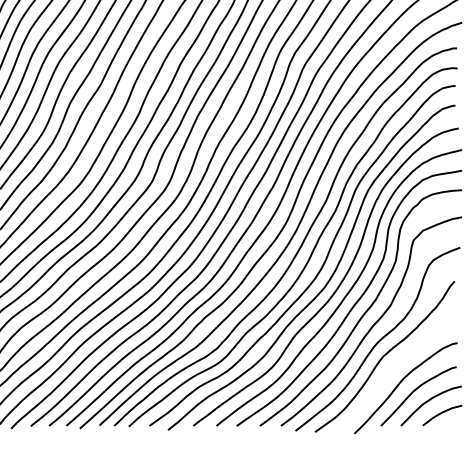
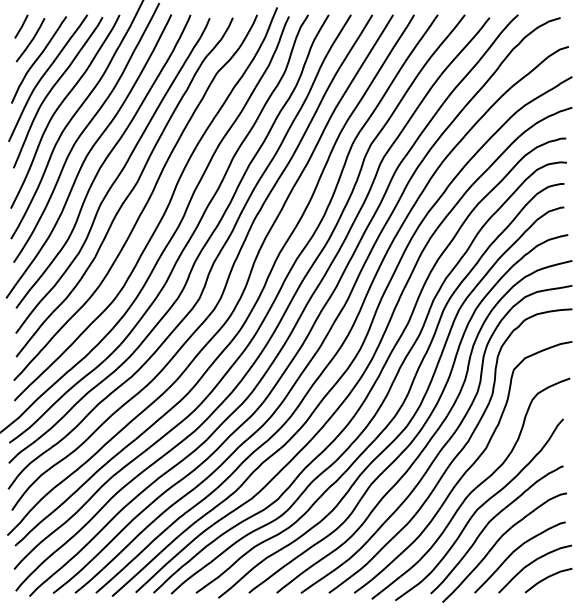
curve: (394, 367) -> (490, 522), added

